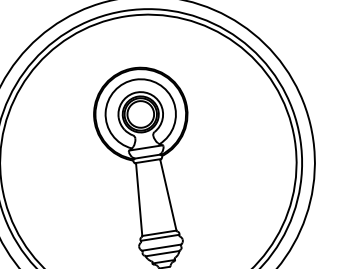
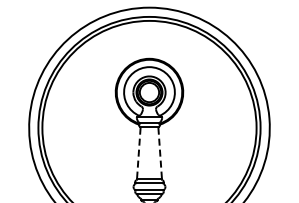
line: (168, 195) -> (160, 153), solid -> dashed
line: (138, 200) -> (138, 153), solid -> dashed

